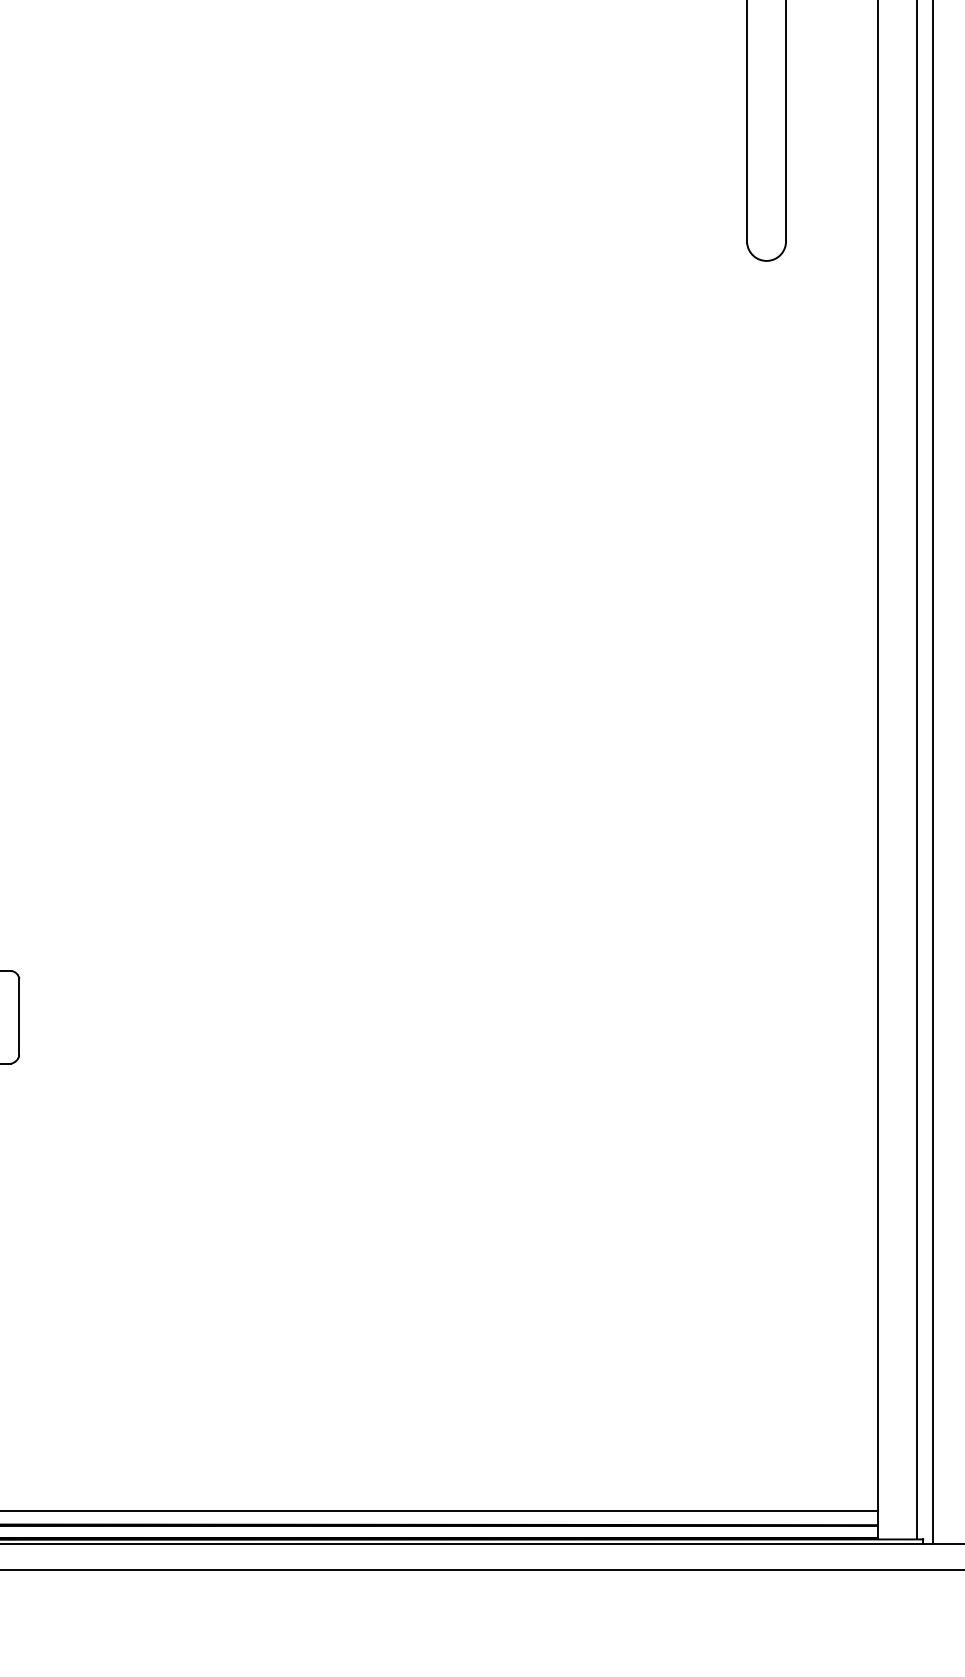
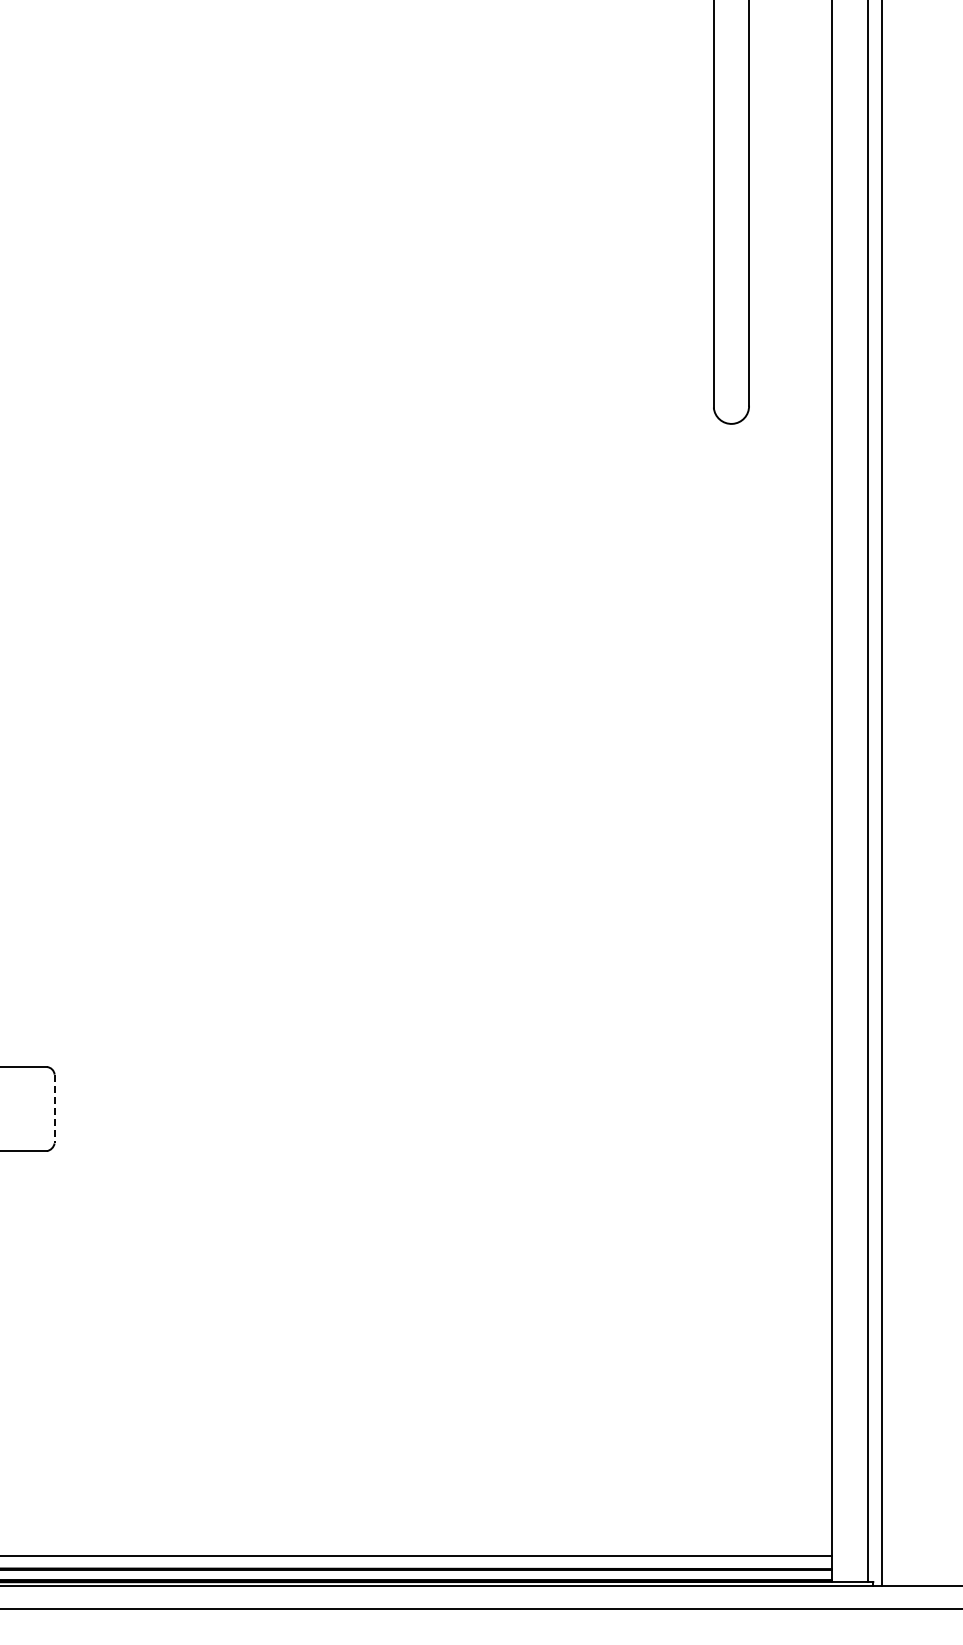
line: (19, 1017) -> (54, 1109), solid -> dashed

